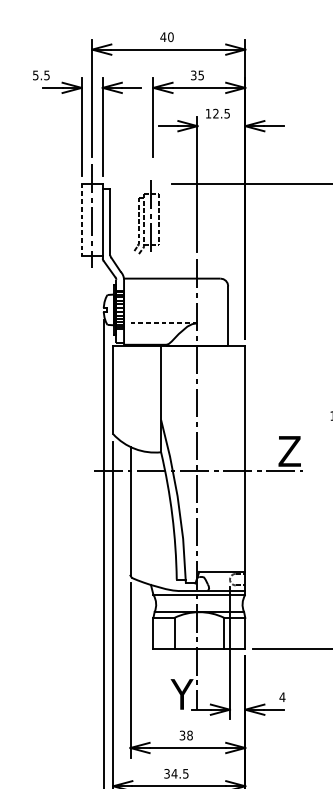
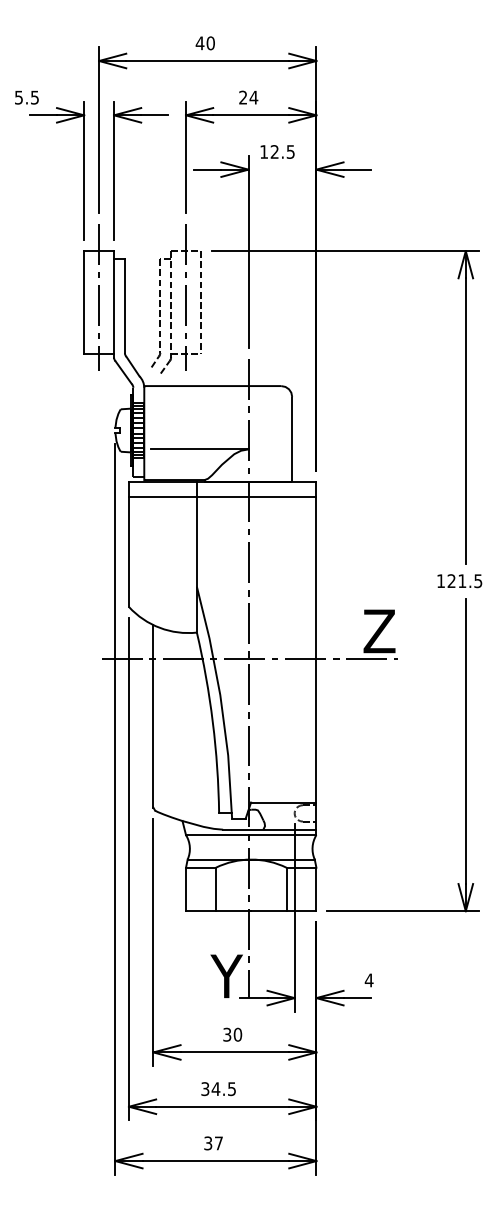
text: (197, 75) -> (248, 97), 35 -> 24
part: (146, 216) -> (176, 298), size x1.43
line: (81, 219) -> (84, 302), dashed -> solid
line: (162, 323) -> (199, 449), dashed -> solid
line: (179, 356) -> (222, 496), added
text: (189, 735) -> (237, 1034), 38 -> 30

